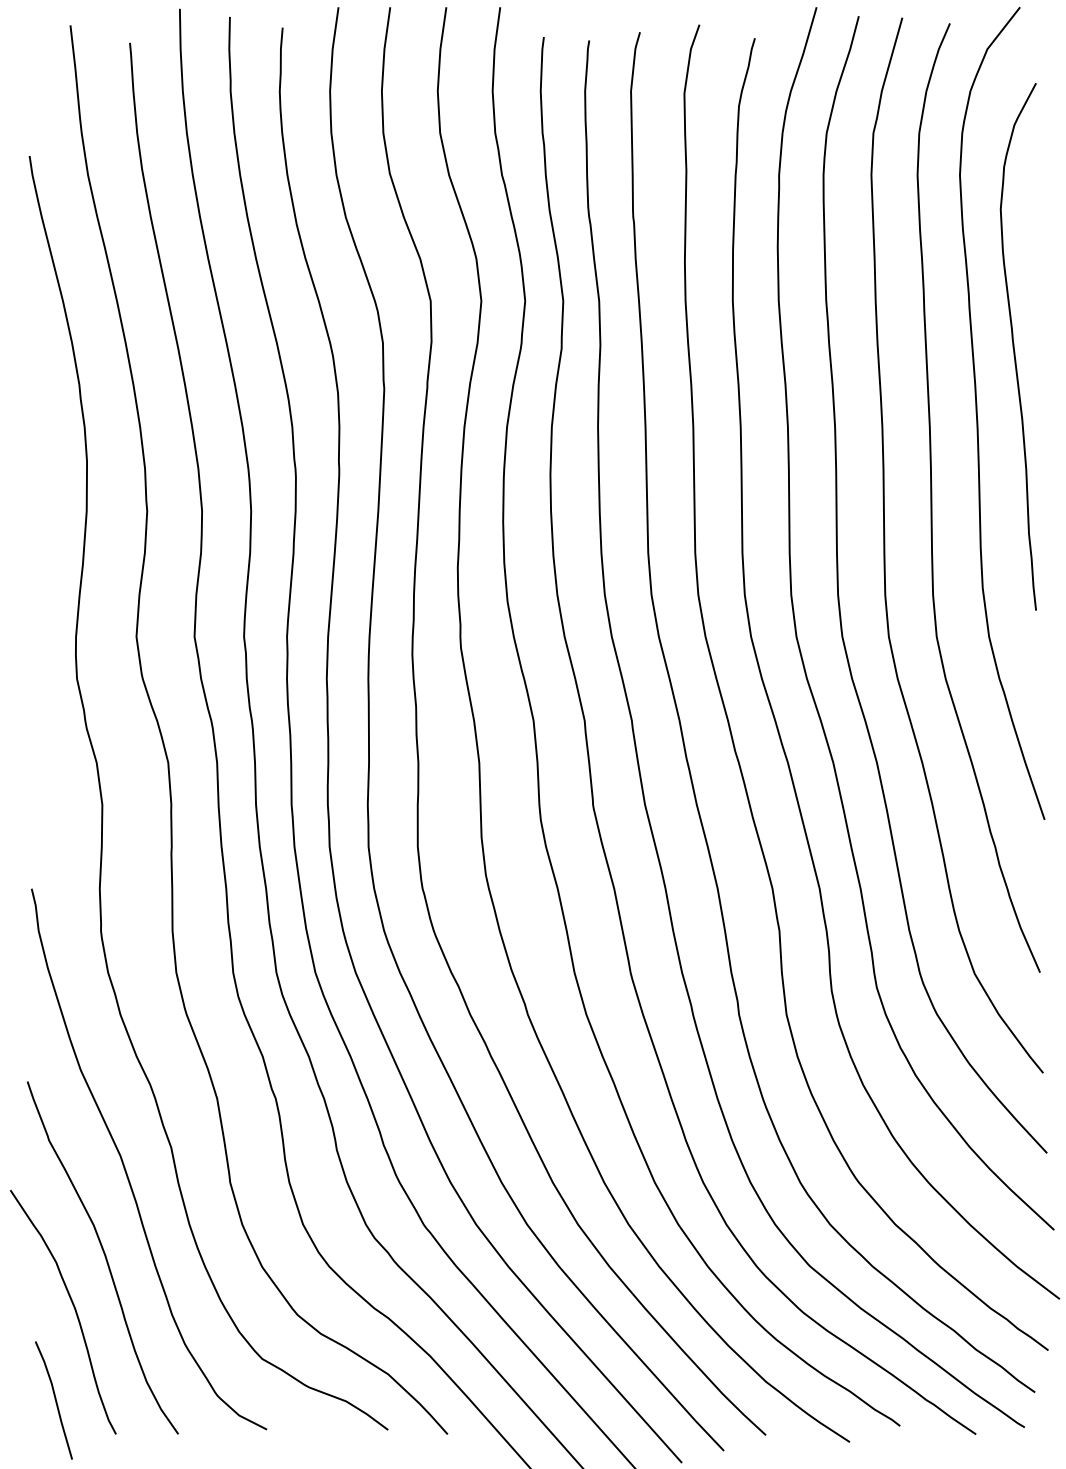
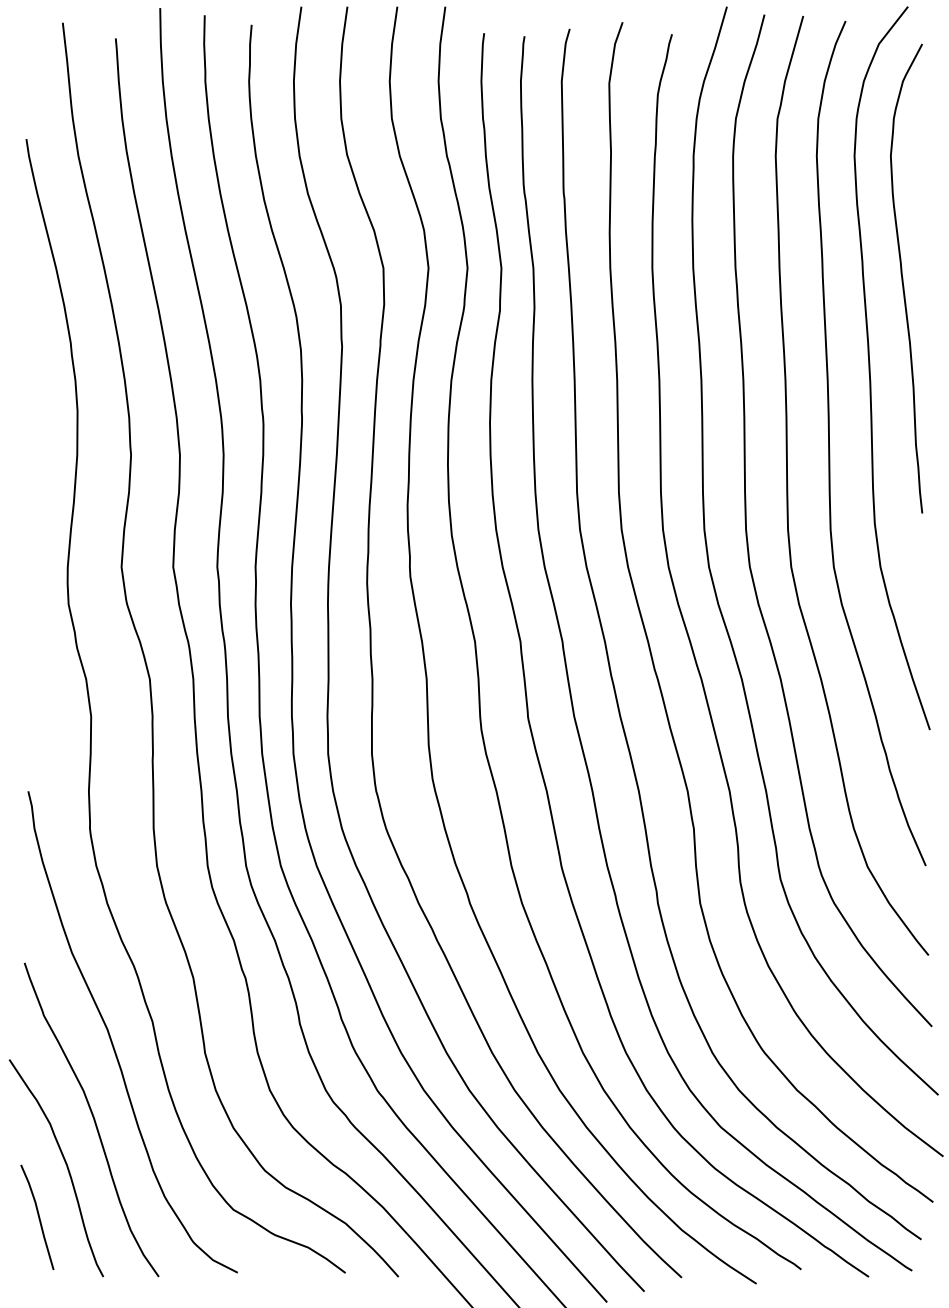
curve: (1014, 346) -> (903, 278), moved
line: (54, 1399) -> (37, 1216), moved

